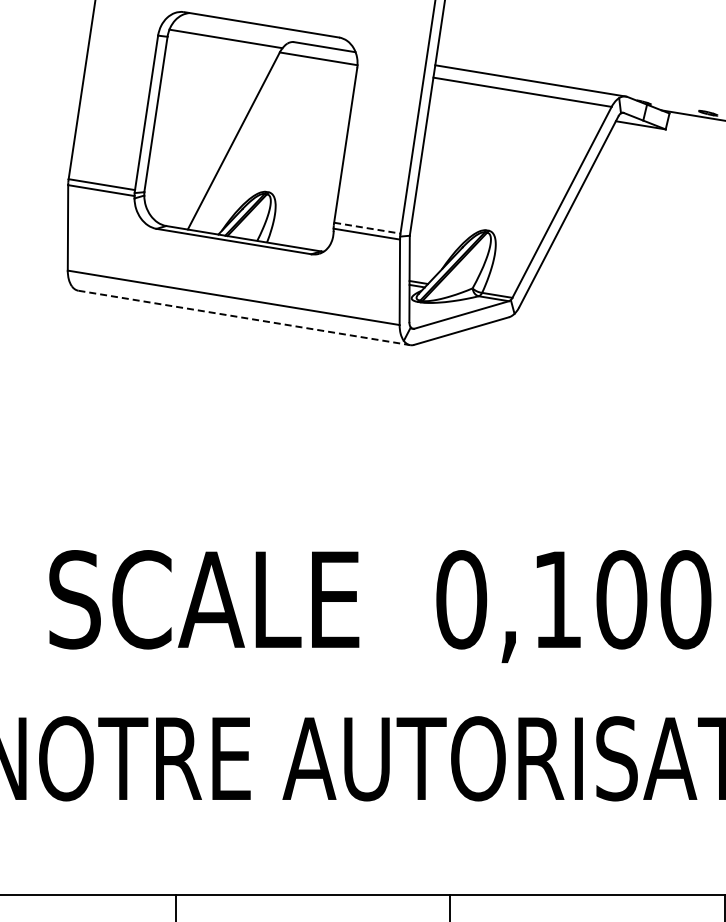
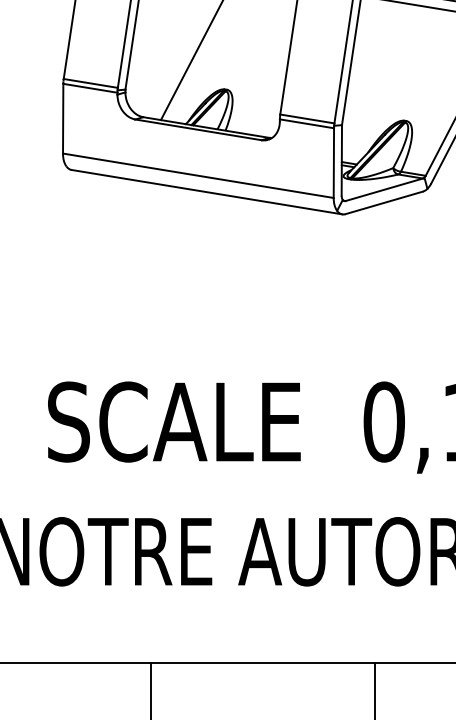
line: (367, 228) -> (307, 119), dashed -> solid
line: (244, 318) -> (207, 192), dashed -> solid

